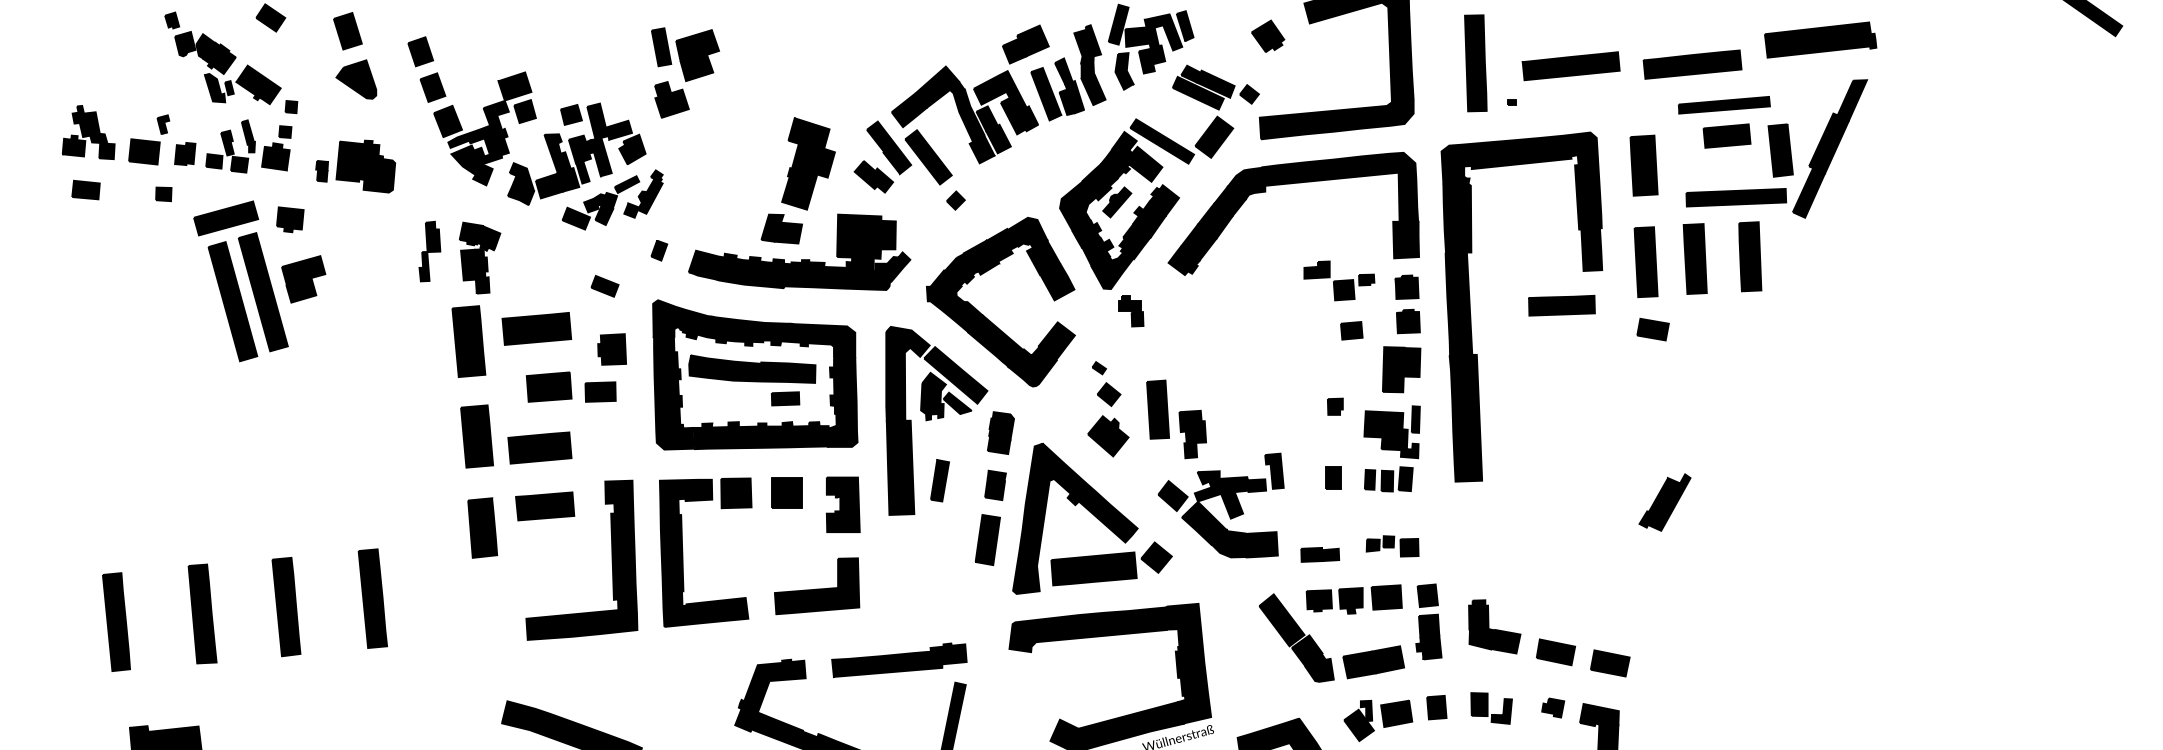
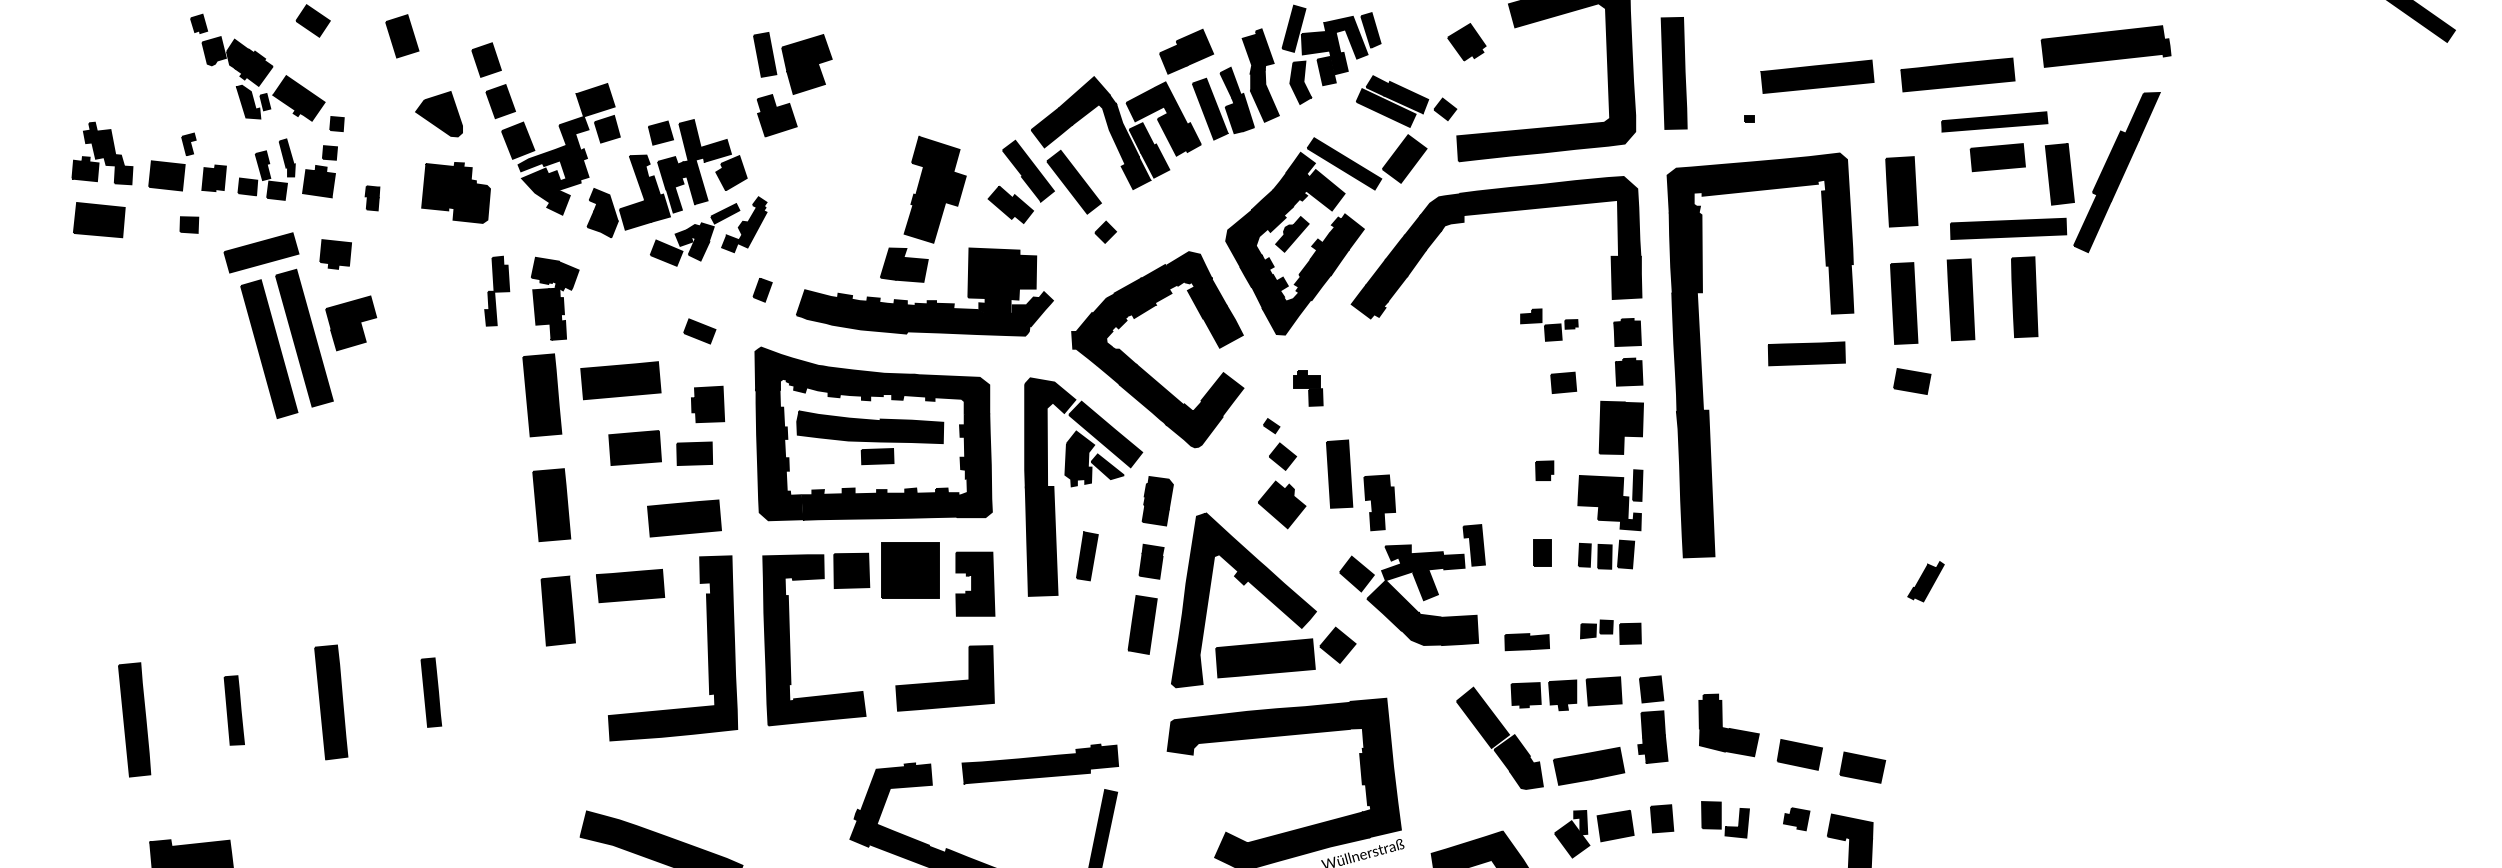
part: (1475, 63) -> (1673, 73), moved
part: (355, 79) -> (438, 114), moved
part: (365, 166) -> (455, 192), moved
part: (86, 189) -> (99, 219), size x1.6
part: (1339, 280) -> (1549, 324), size x0.7
part: (1131, 311) -> (1308, 388), moved
part: (785, 398) -> (877, 456), moved
part: (539, 448) -> (684, 518), moved
part: (787, 492) -> (910, 570), size x1.6
part: (1664, 502) -> (1925, 581), size x0.6
part: (373, 598) -> (431, 692), size x0.6
part: (202, 614) -> (234, 710), size x0.6

